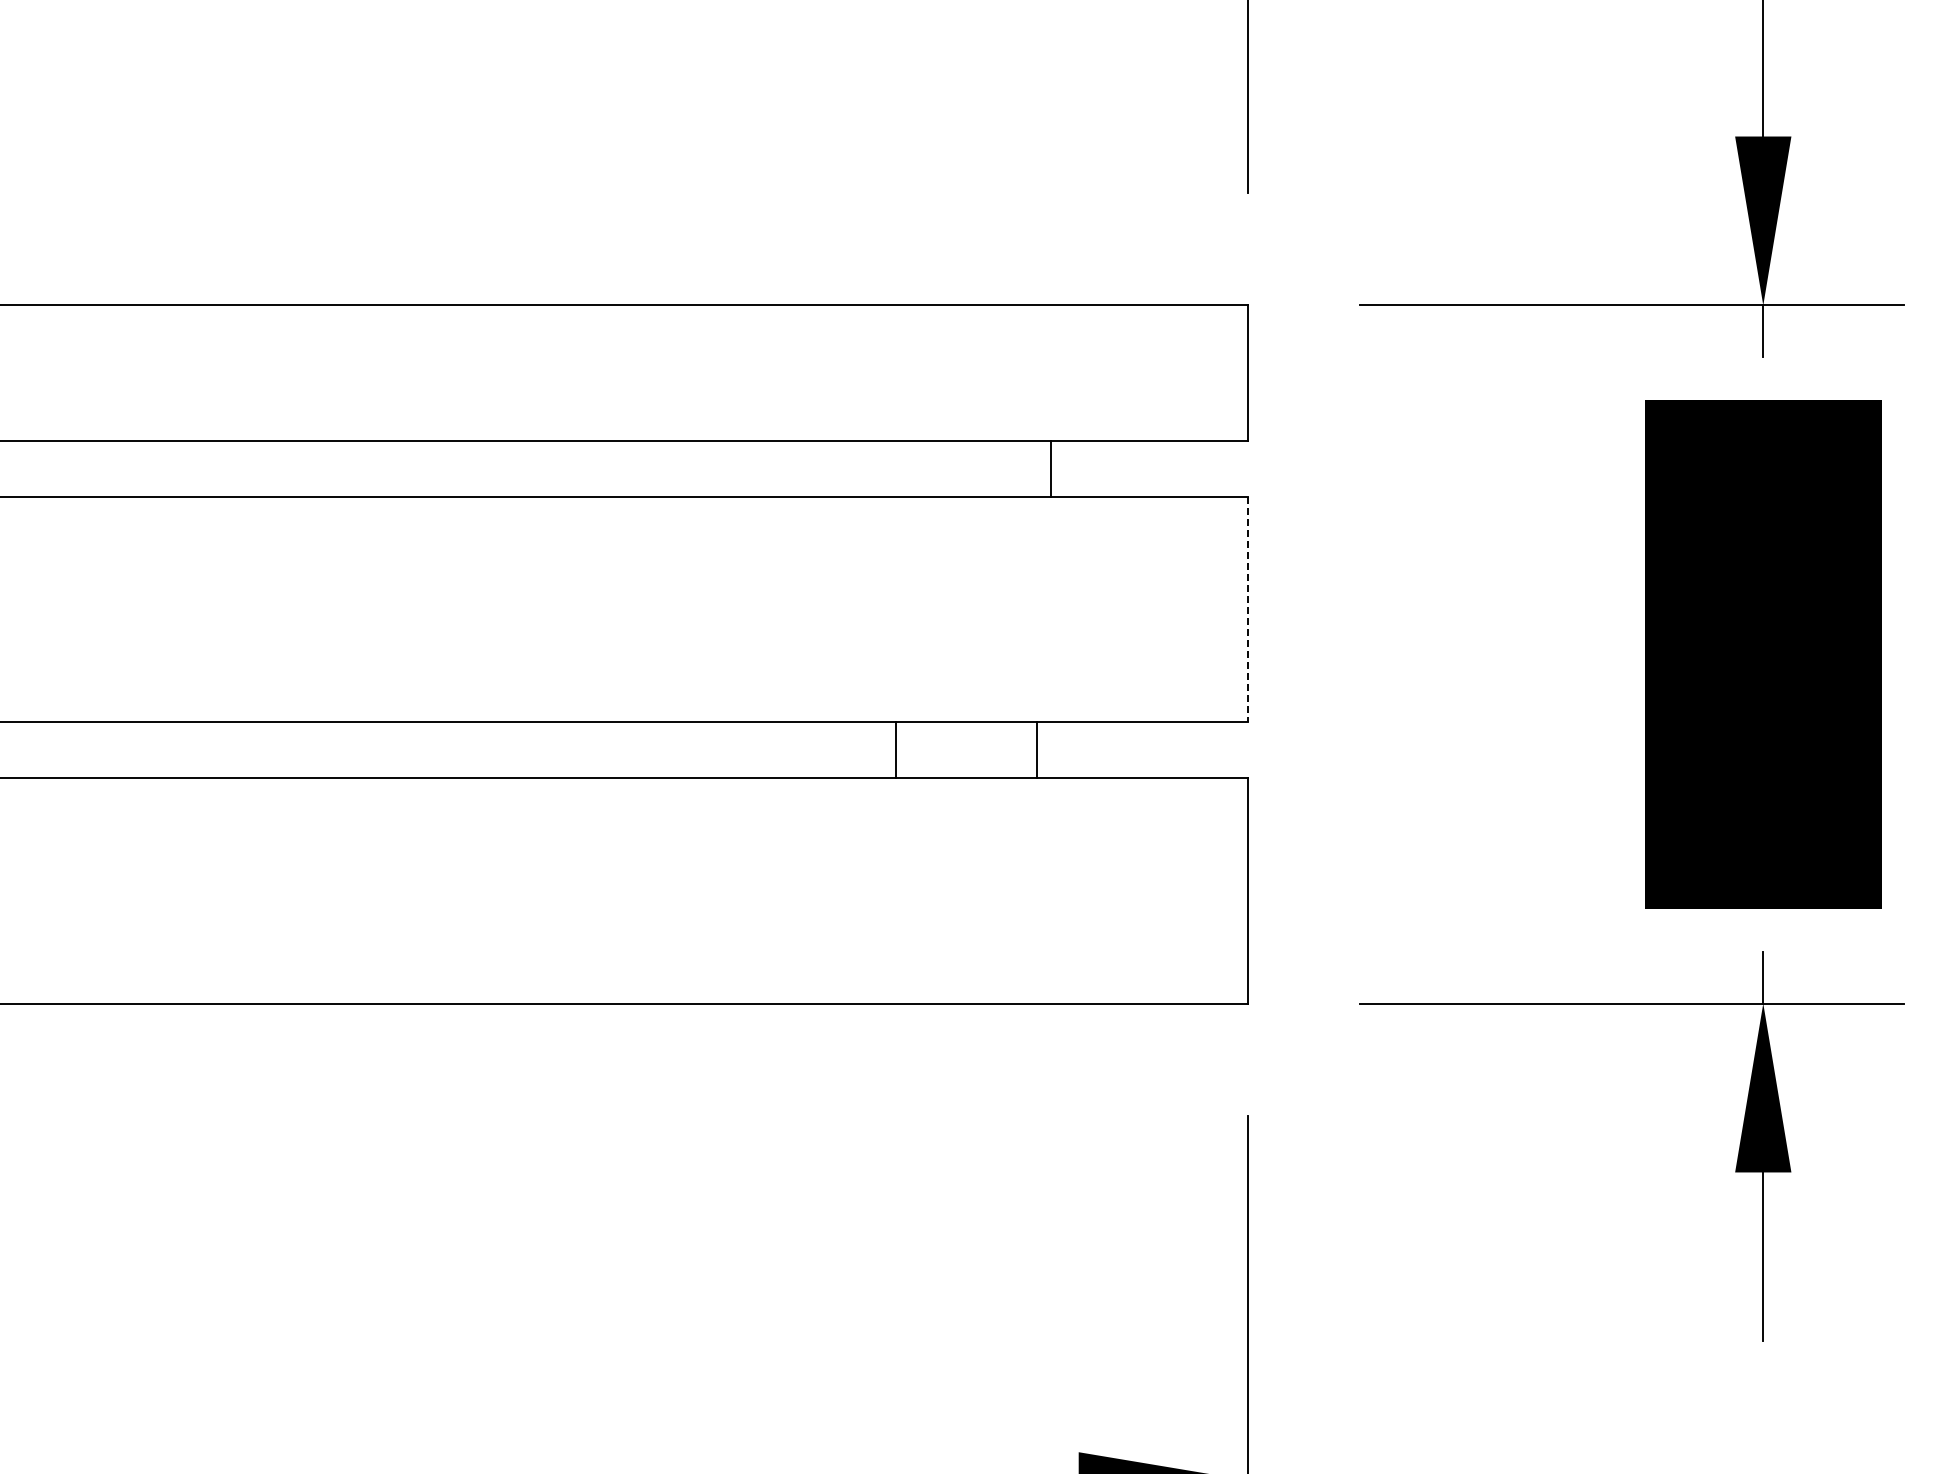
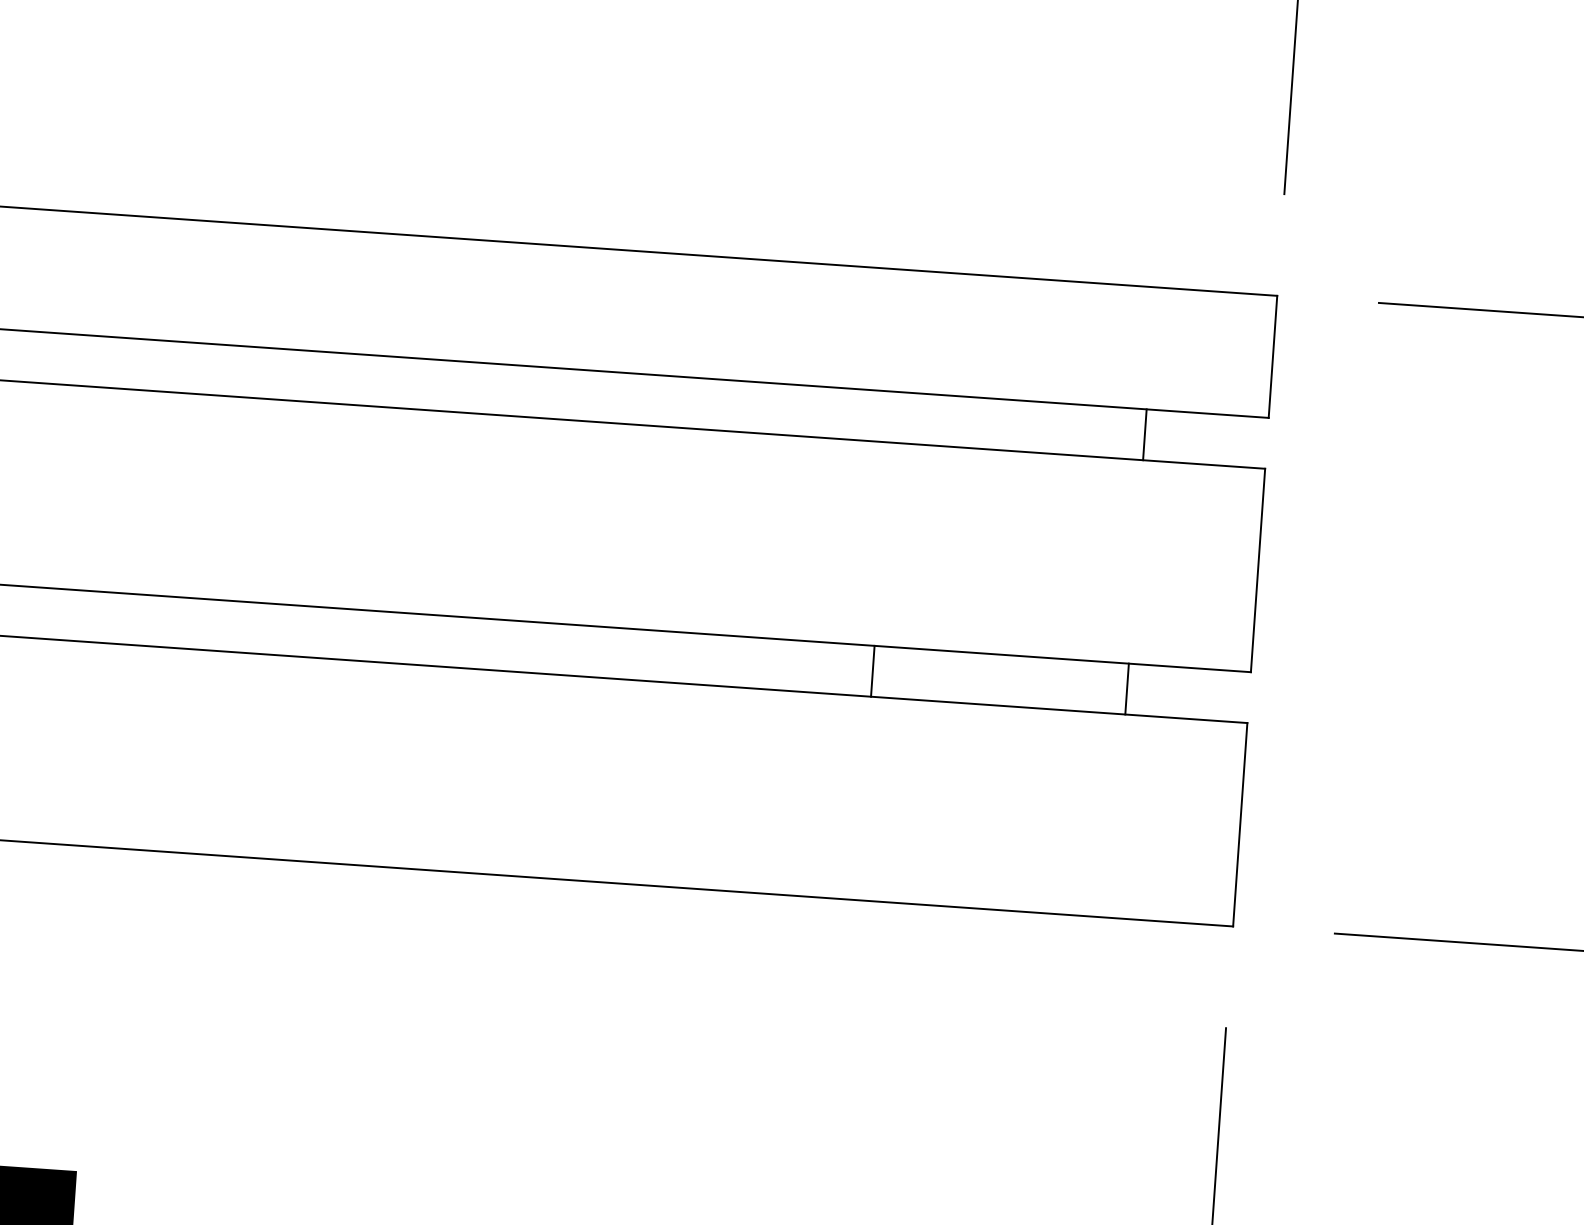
line: (1050, 468) -> (1144, 434), moved
line: (1247, 609) -> (1257, 570), dashed -> solid
line: (895, 750) -> (872, 671), moved
line: (1036, 750) -> (1127, 689), moved

